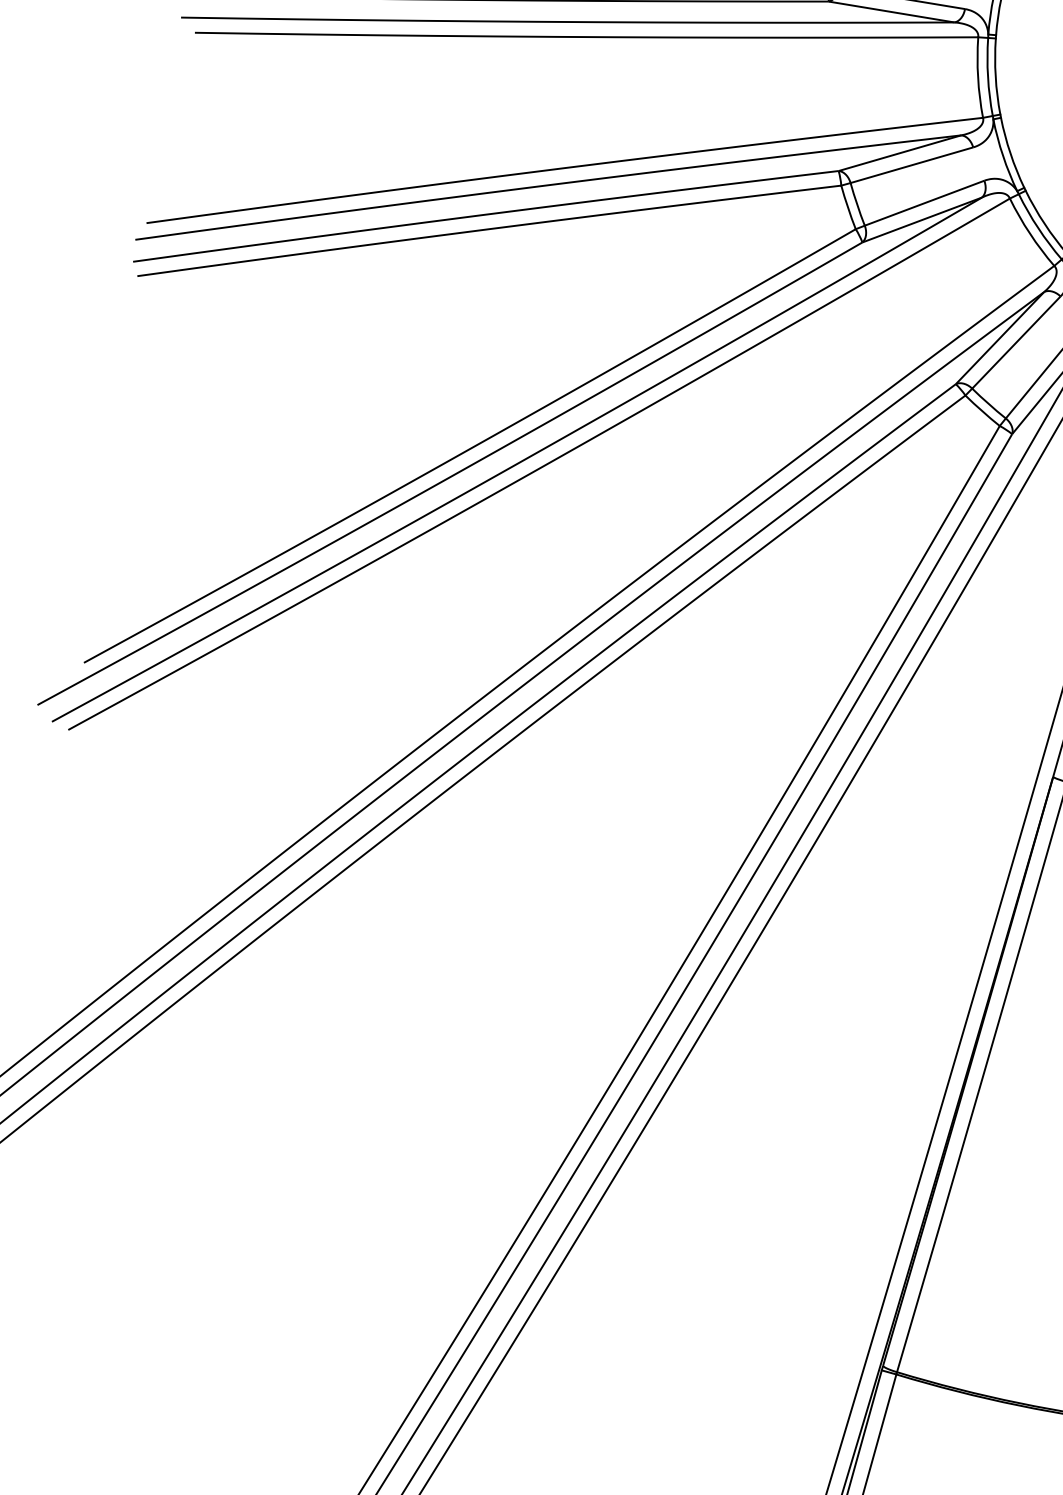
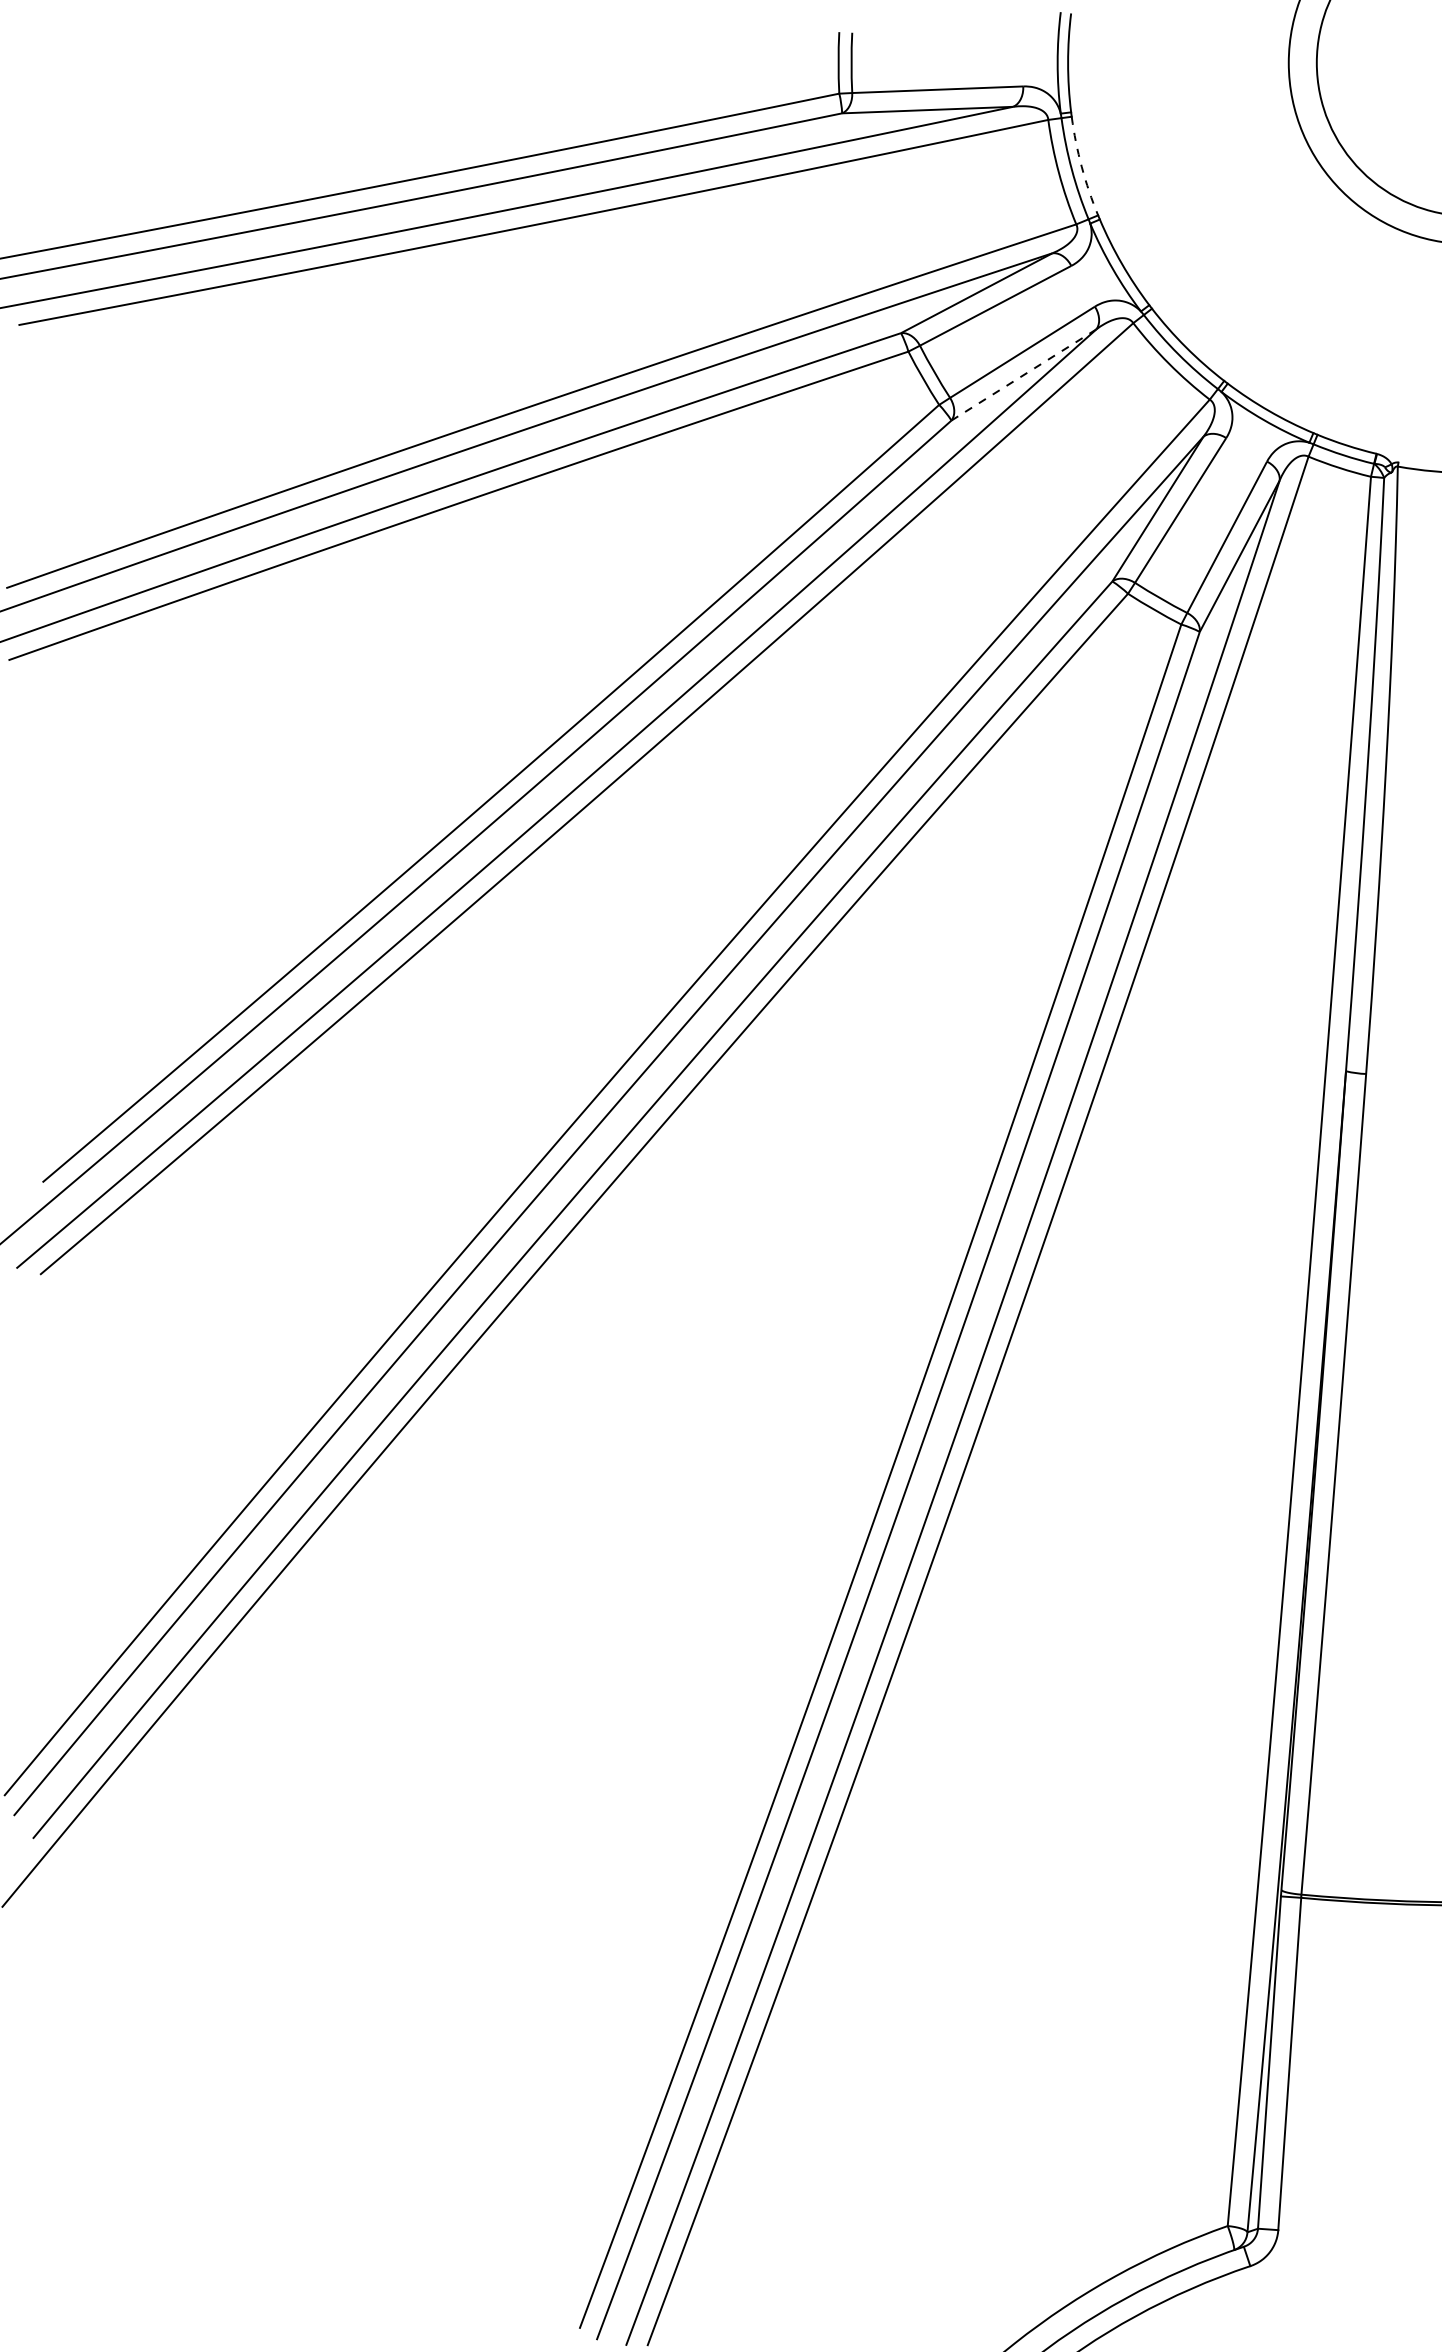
arc: (995, 76) -> (1081, 166), solid -> dashed
line: (923, 219) -> (1025, 374), solid -> dashed

